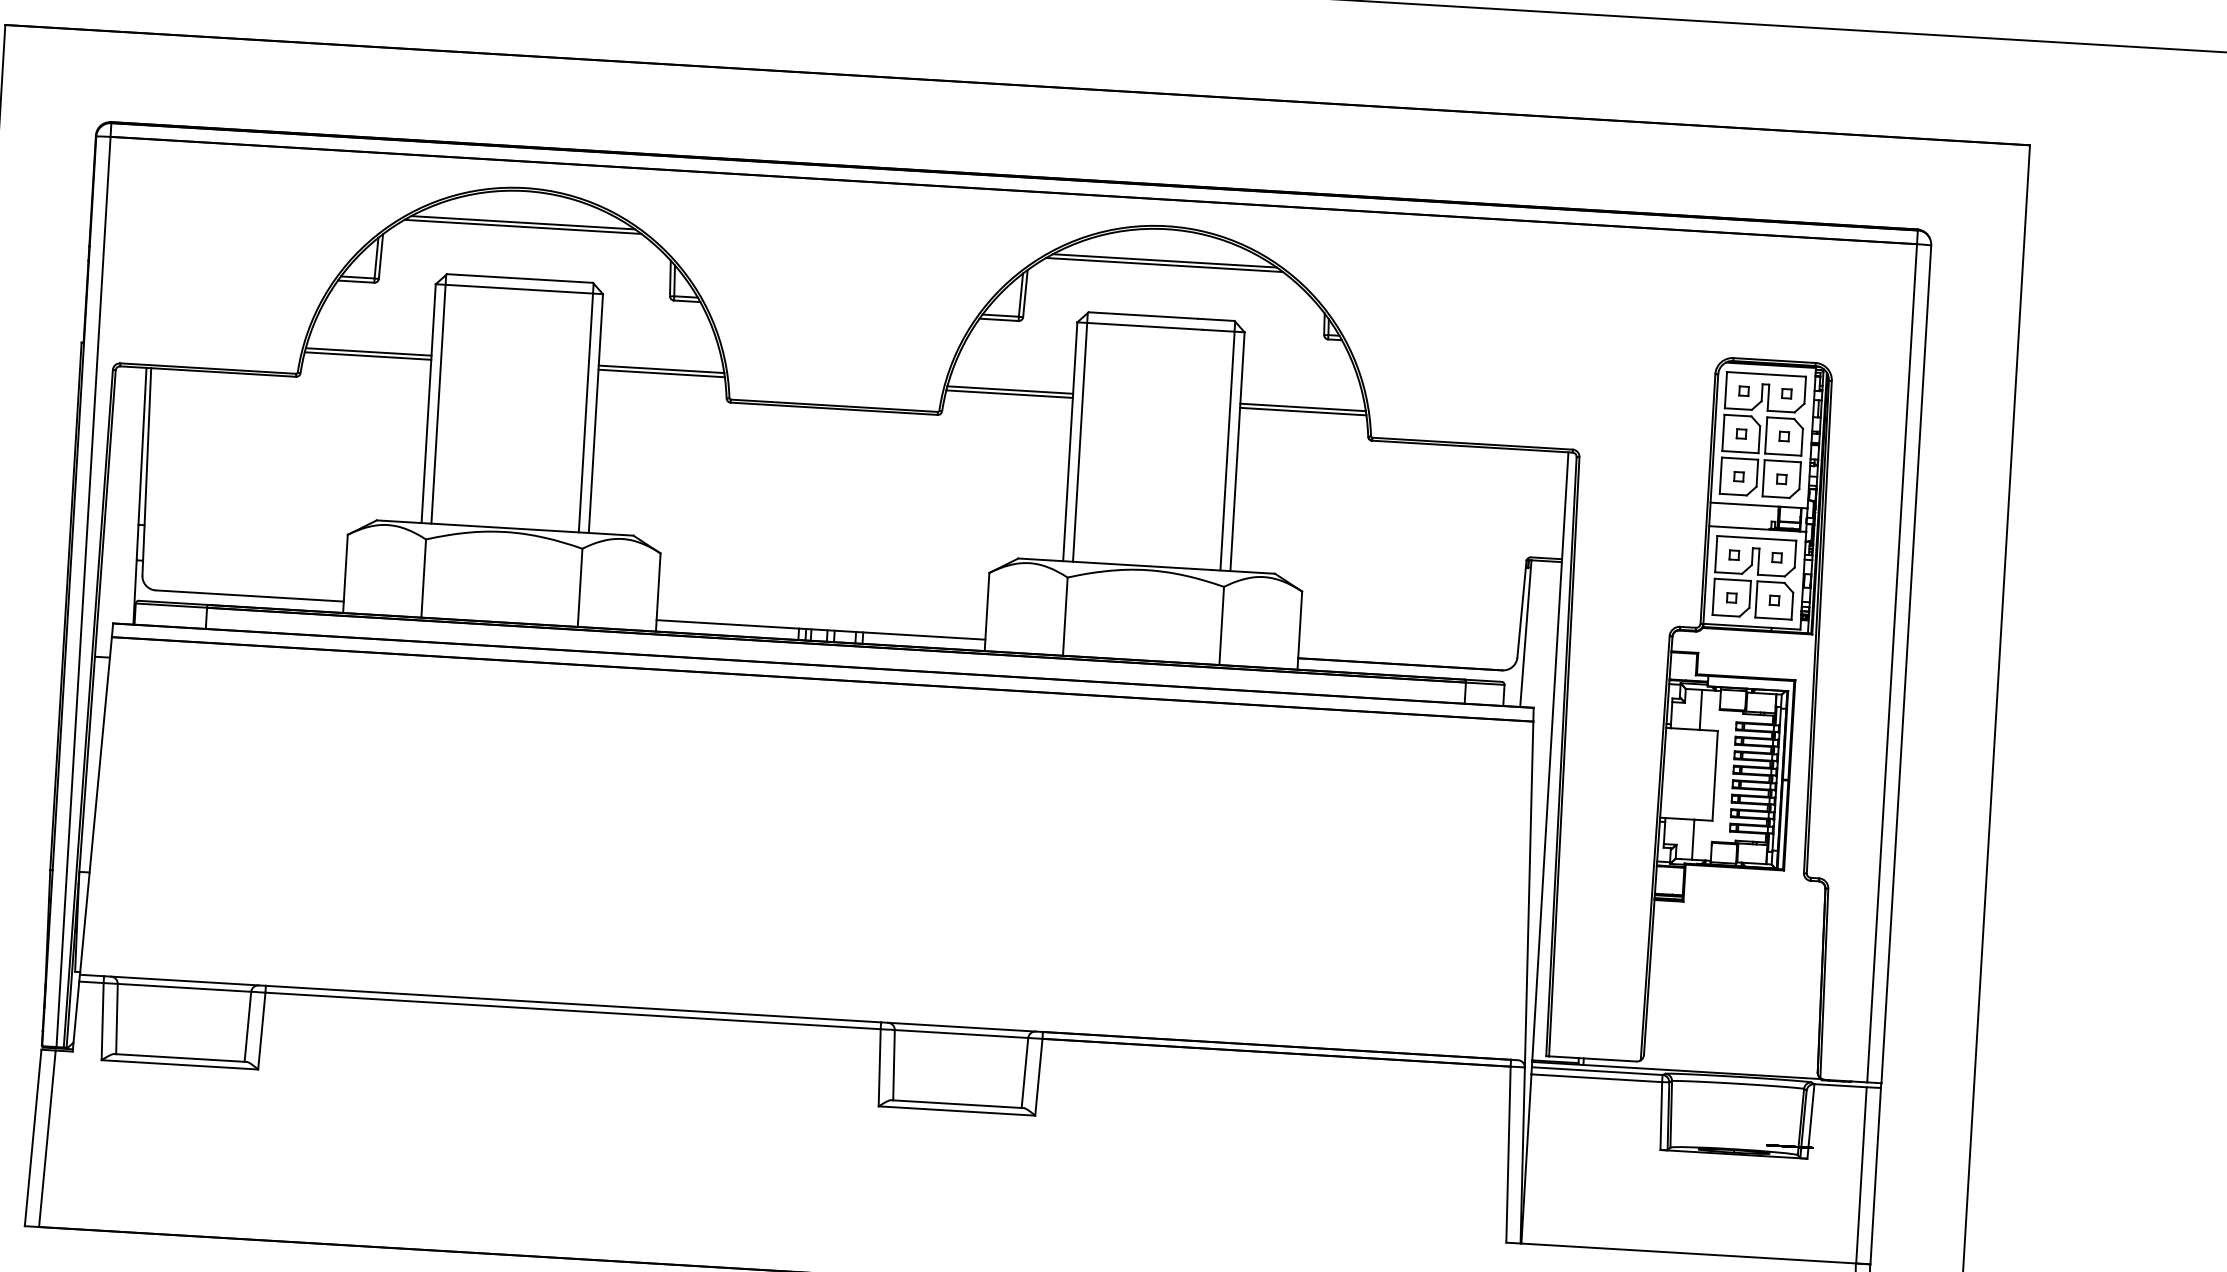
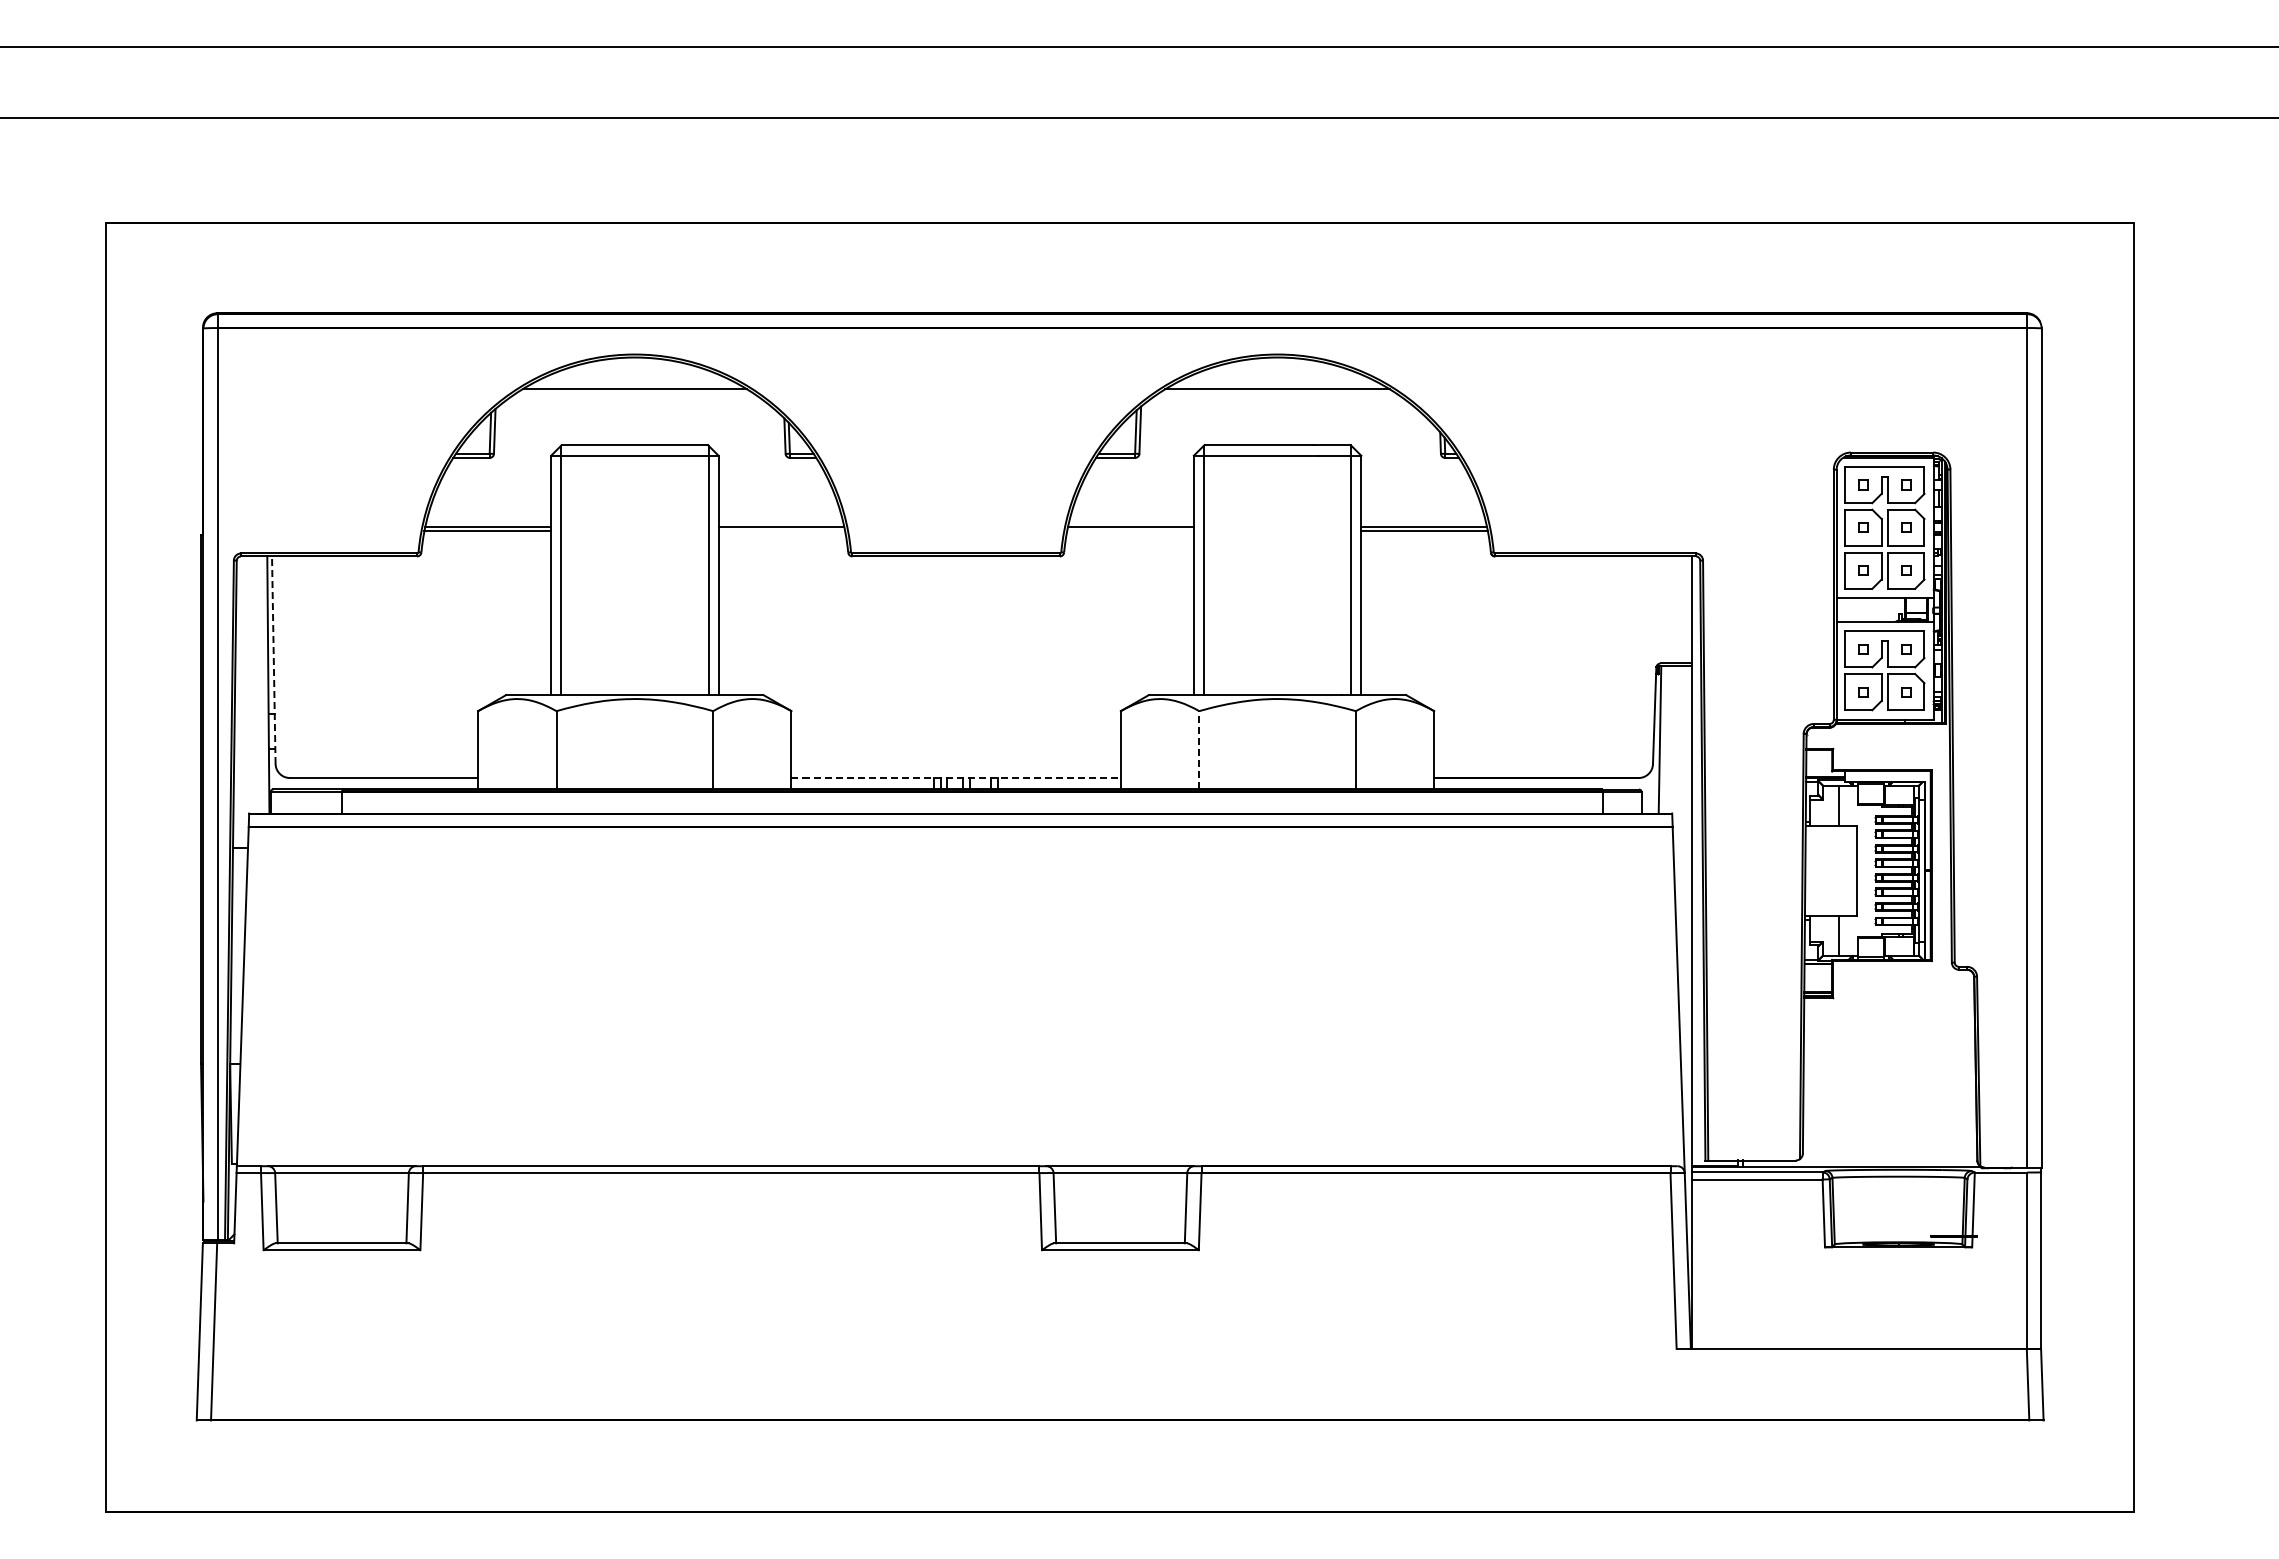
line: (522, 227) -> (634, 393), removed
line: (1164, 265) -> (1277, 393), removed
line: (661, 373) -> (781, 531), removed
line: (1009, 394) -> (1130, 531), removed
line: (146, 472) -> (273, 660), solid -> dashed
line: (1065, 615) -> (1199, 749), solid -> dashed
line: (821, 630) -> (956, 778), solid -> dashed

